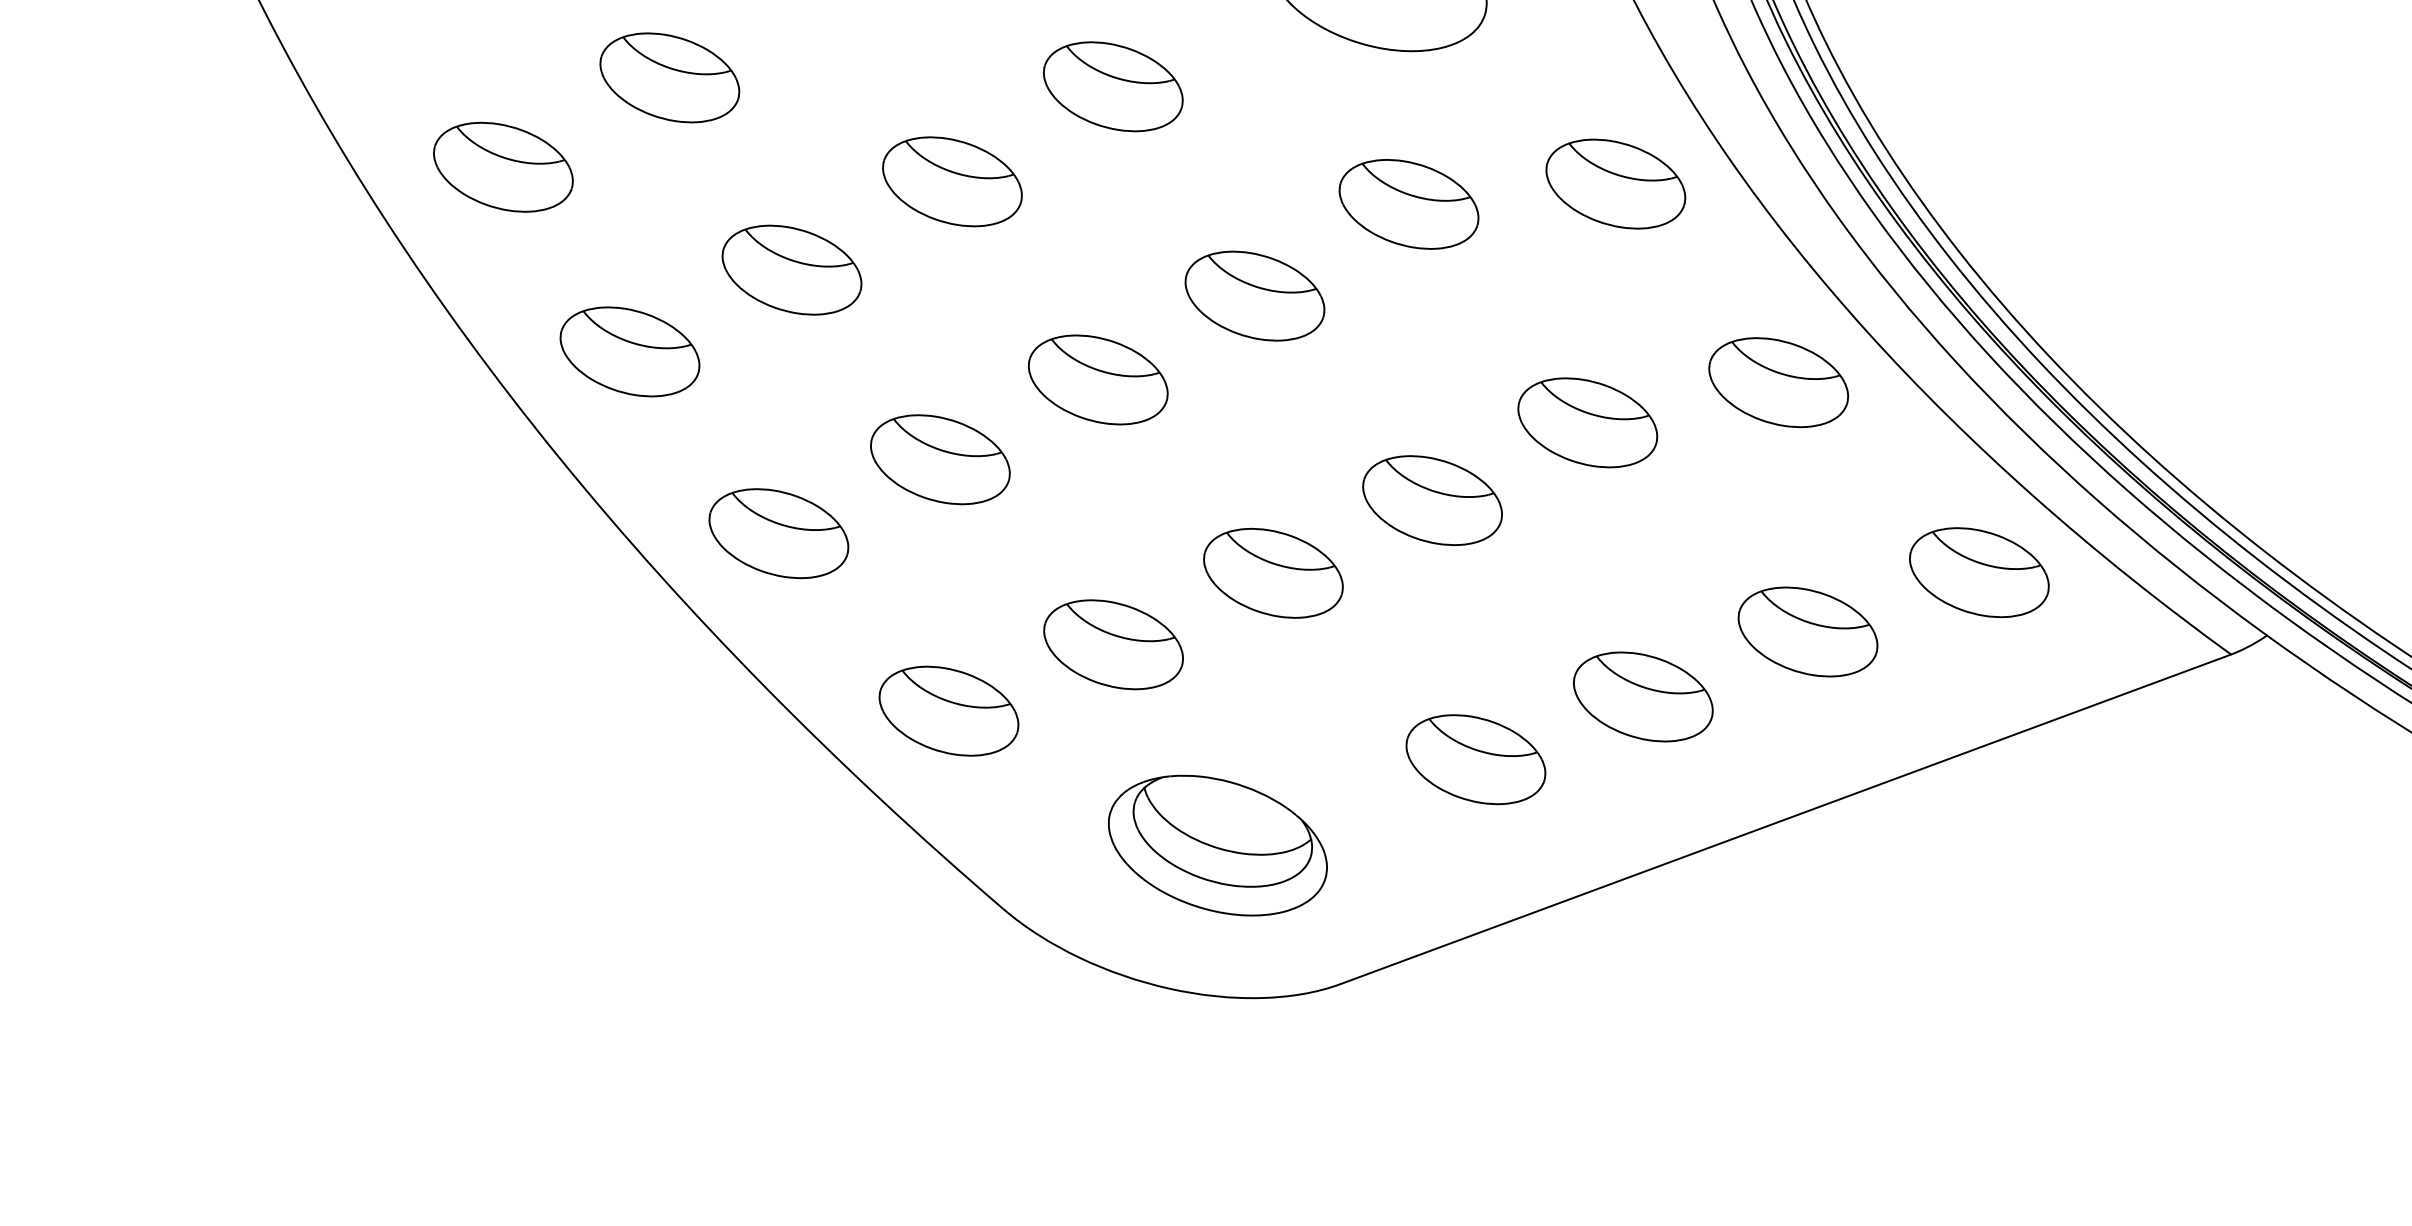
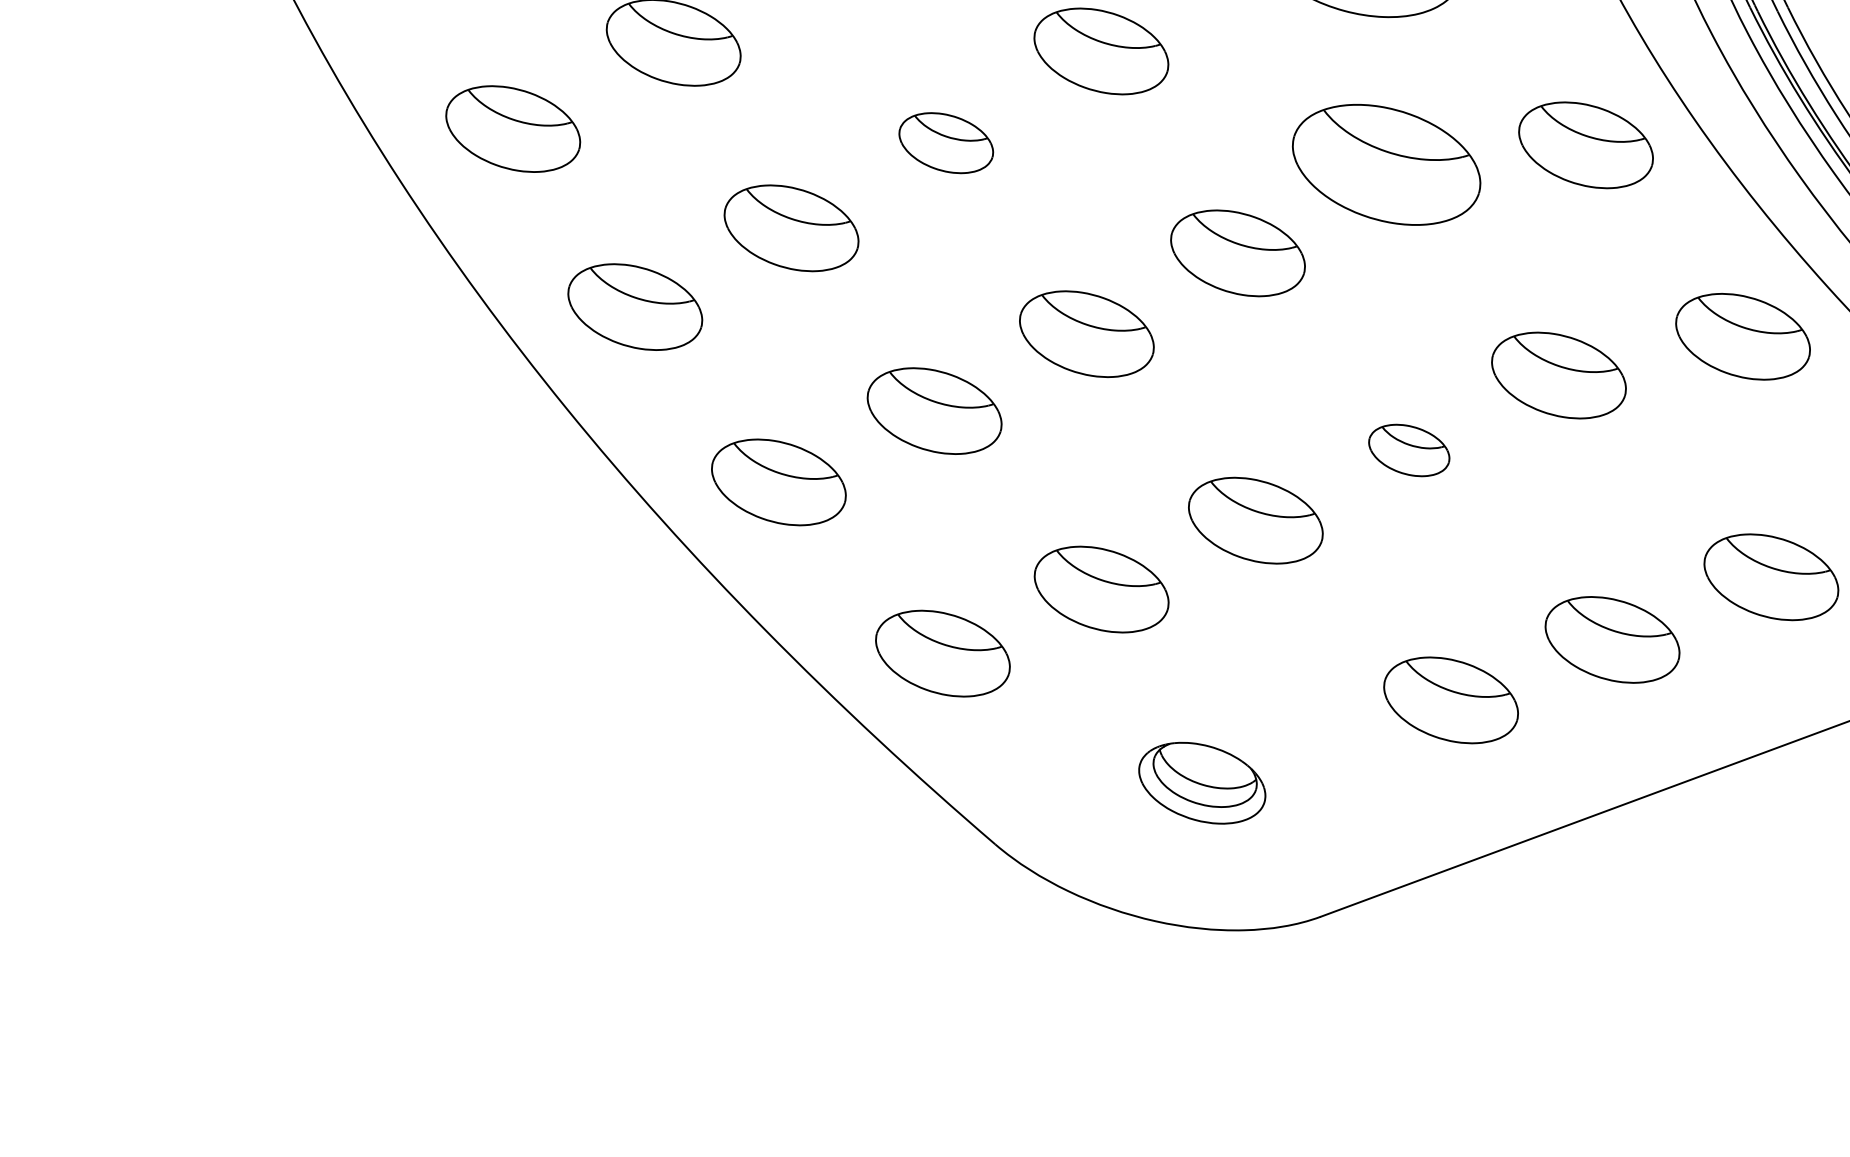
part: (952, 181) -> (946, 142), size x0.7
part: (1408, 204) -> (1386, 164), size x1.4
part: (1432, 500) -> (1409, 450), size x0.6
part: (1217, 845) -> (1201, 783), size x0.6

